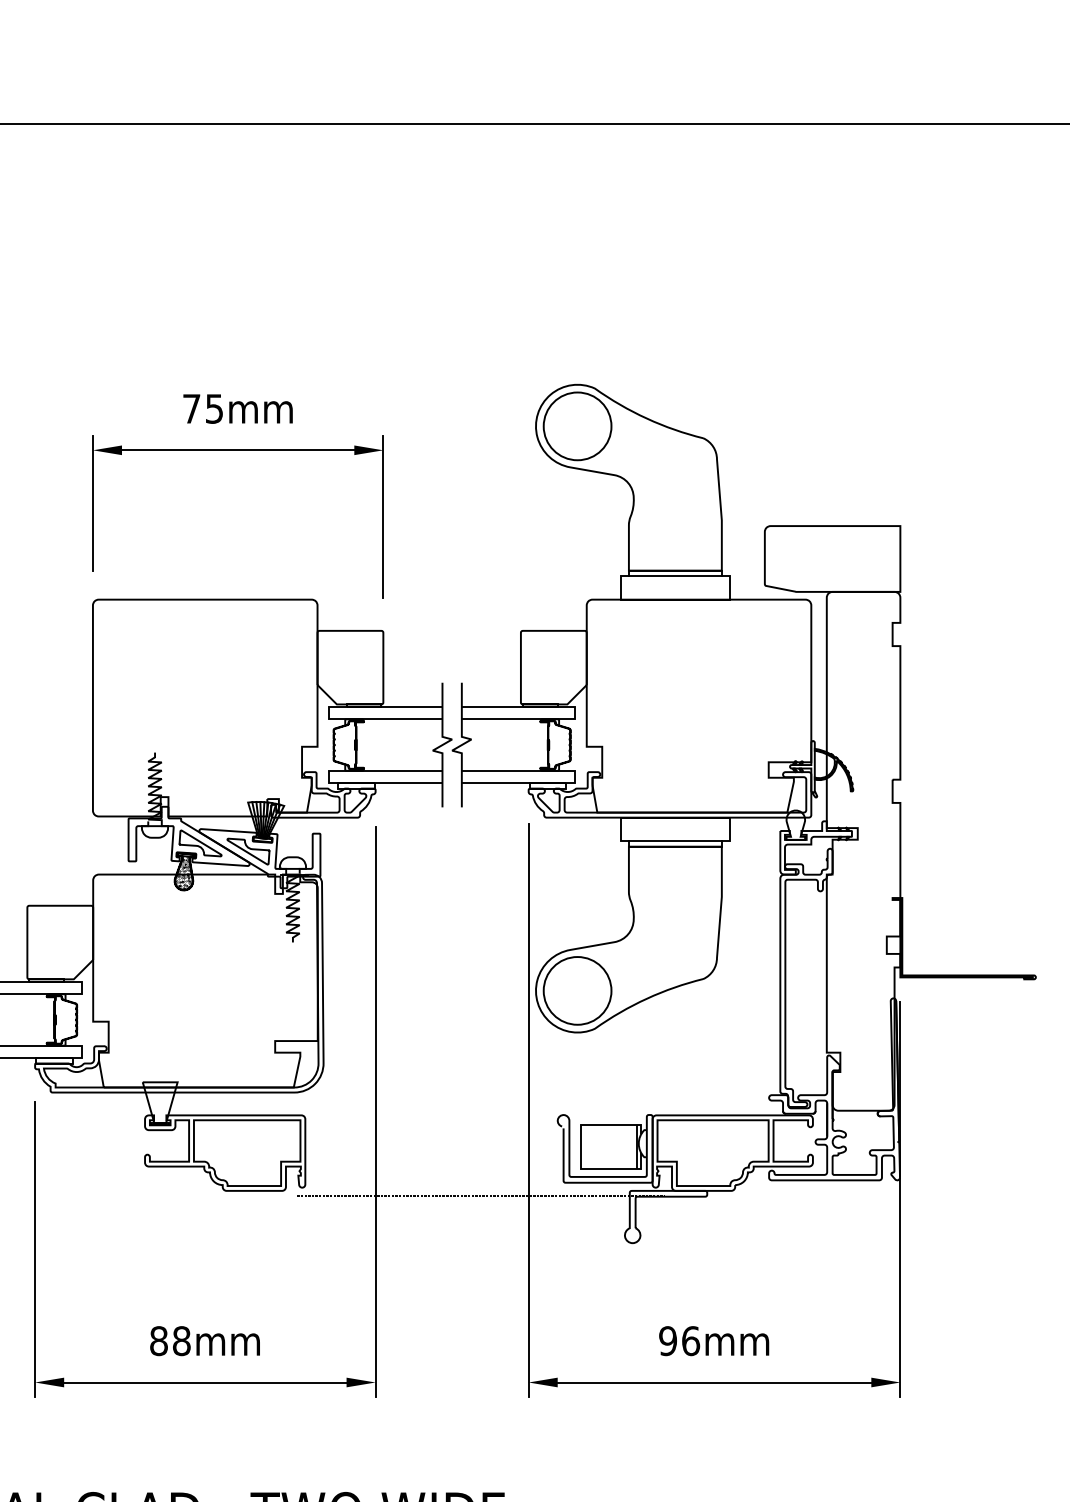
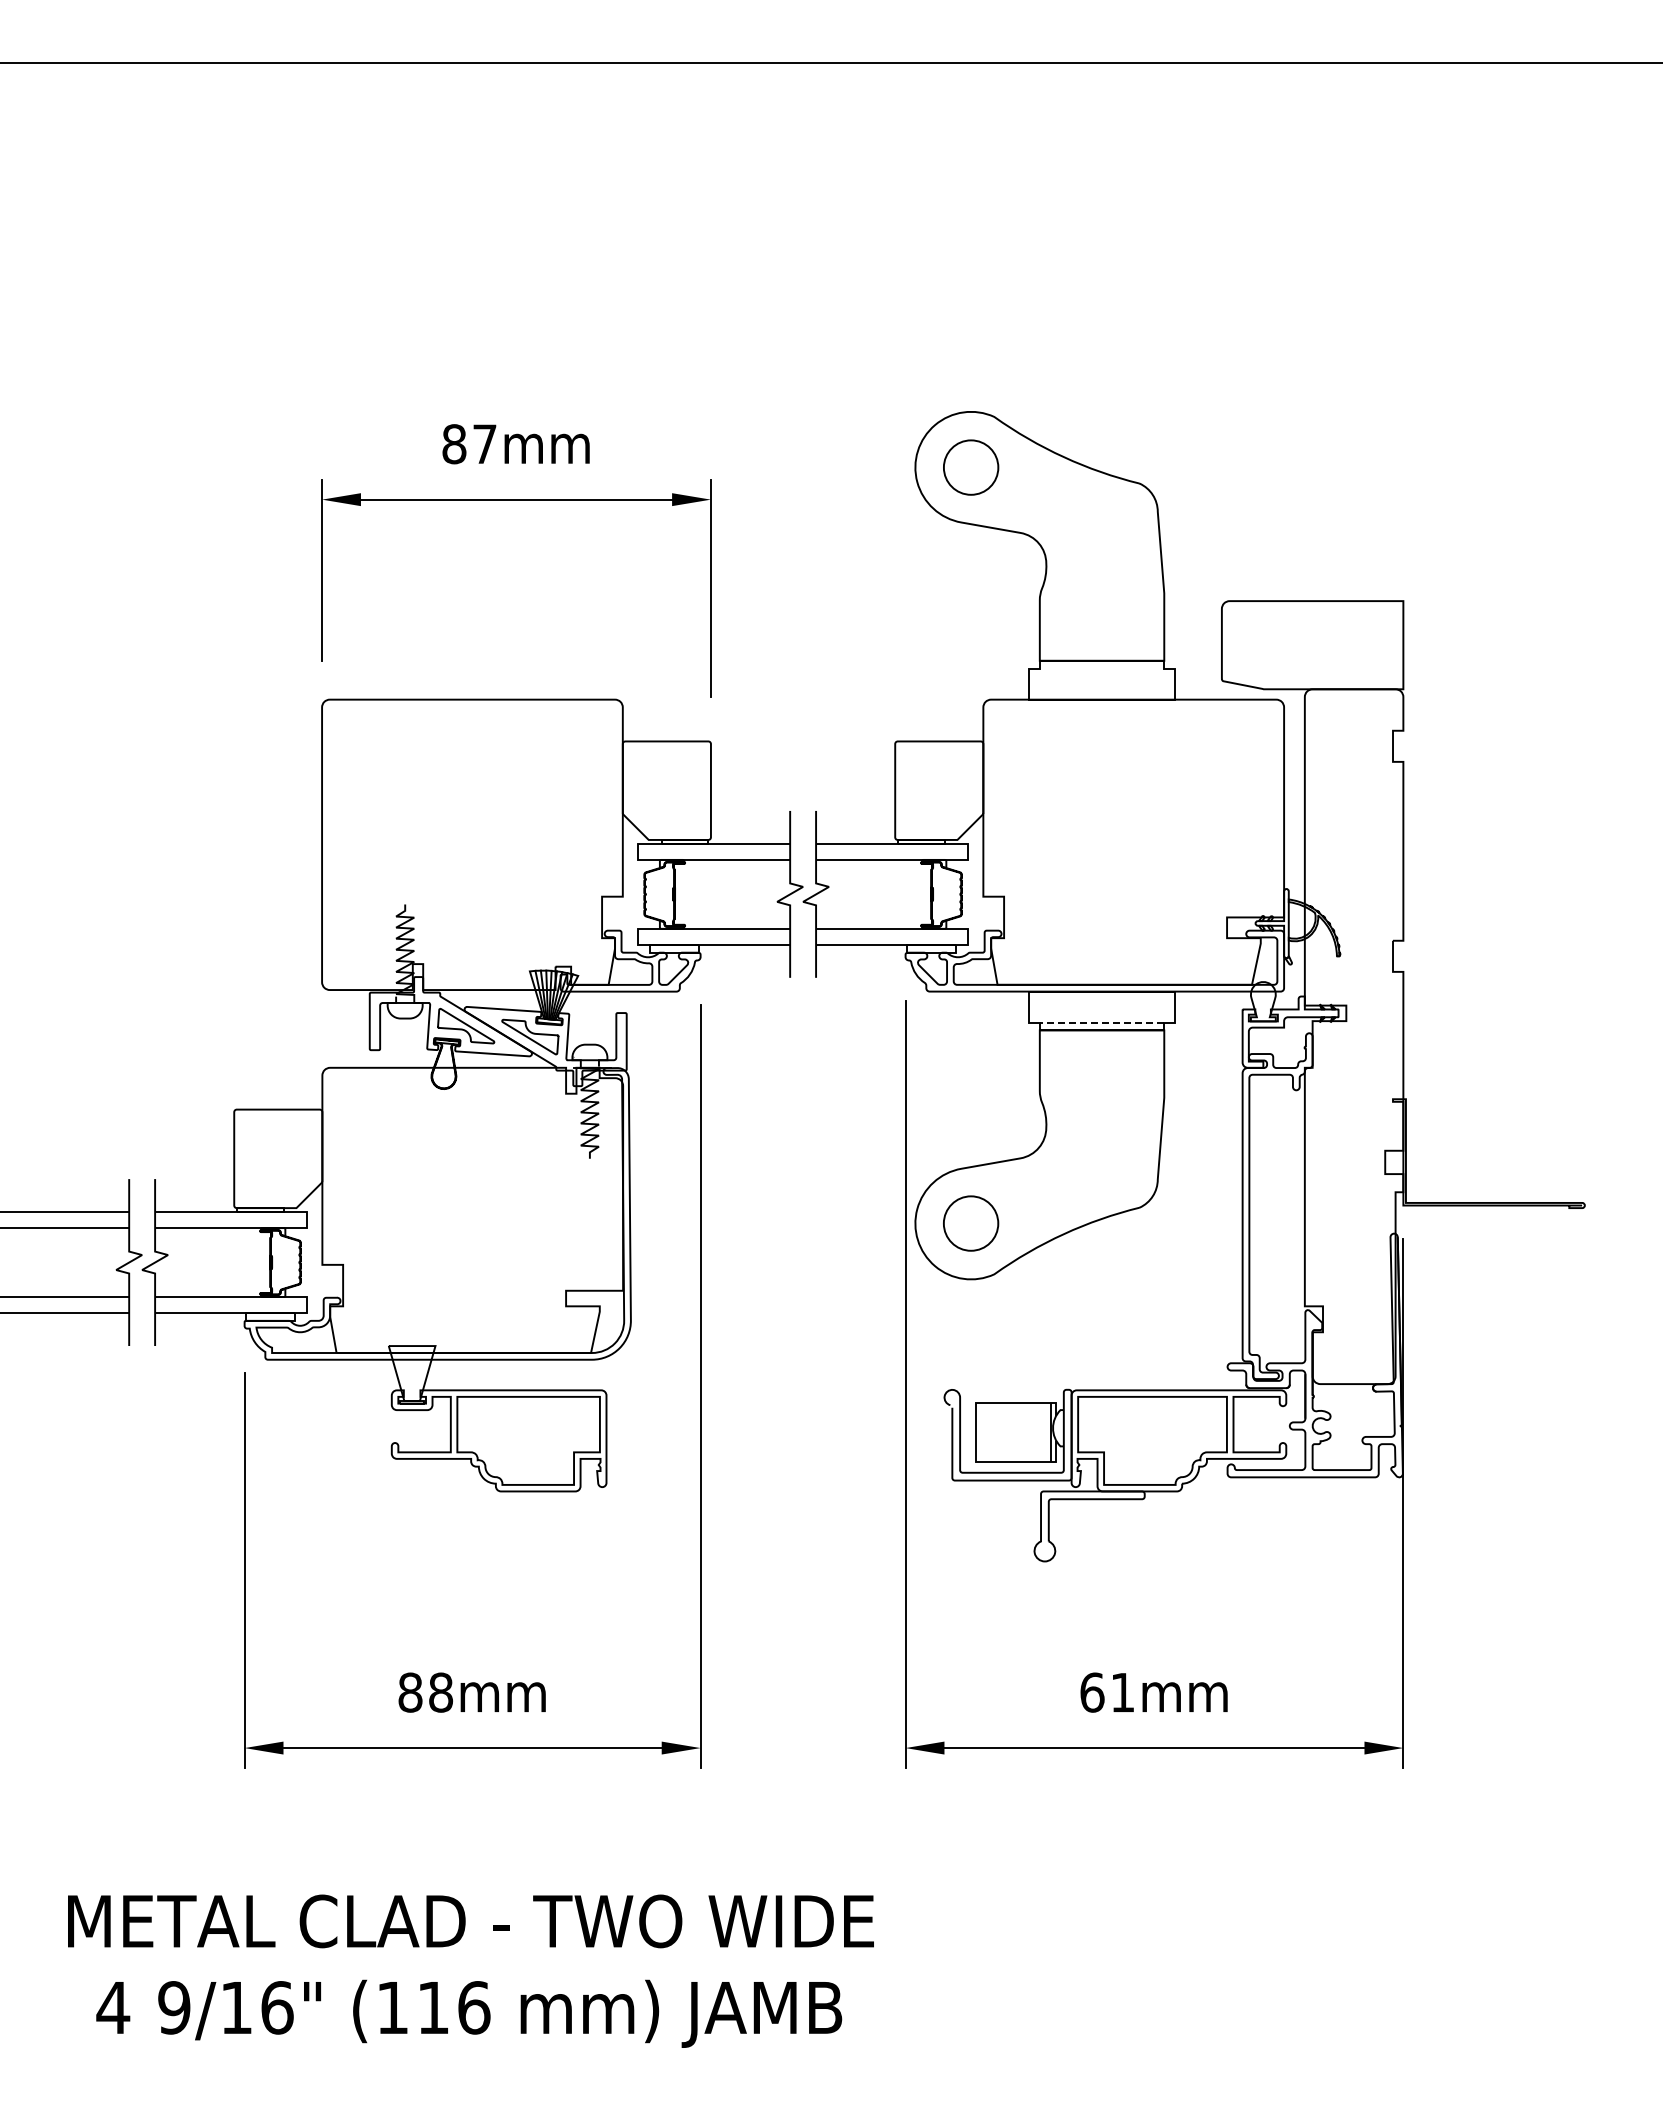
text: (203, 409) -> (469, 444), 75mm -> 87mm
circle: (577, 426) -> (970, 467), size x0.6
line: (674, 576) -> (1101, 668), removed
line: (674, 840) -> (1101, 1022), solid -> dashed
hatch: (183, 872) -> (443, 1065), removed
circle: (577, 990) -> (970, 1223), size x0.6
line: (480, 1196) -> (841, 1498), removed
text: (679, 1341) -> (1107, 1692), 96mm -> 61mm

